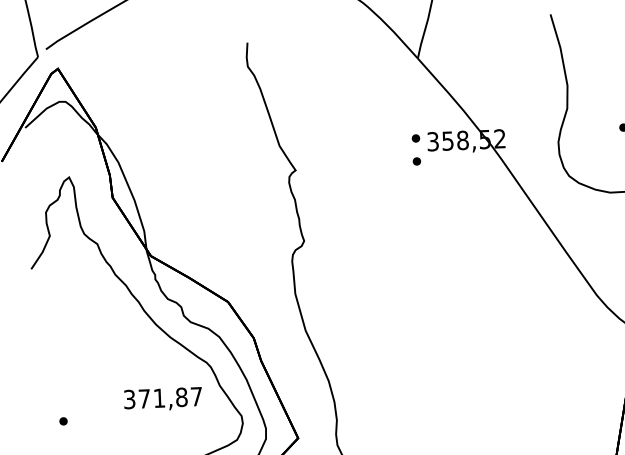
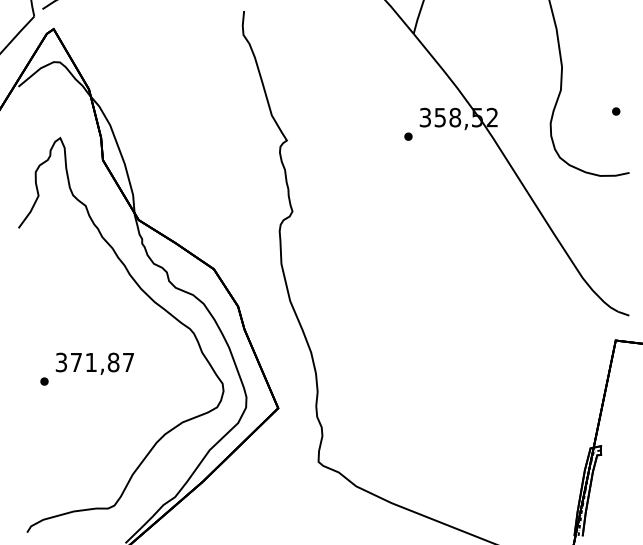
part: (415, 138) -> (408, 113), removed
text: (162, 399) -> (94, 363), moved

